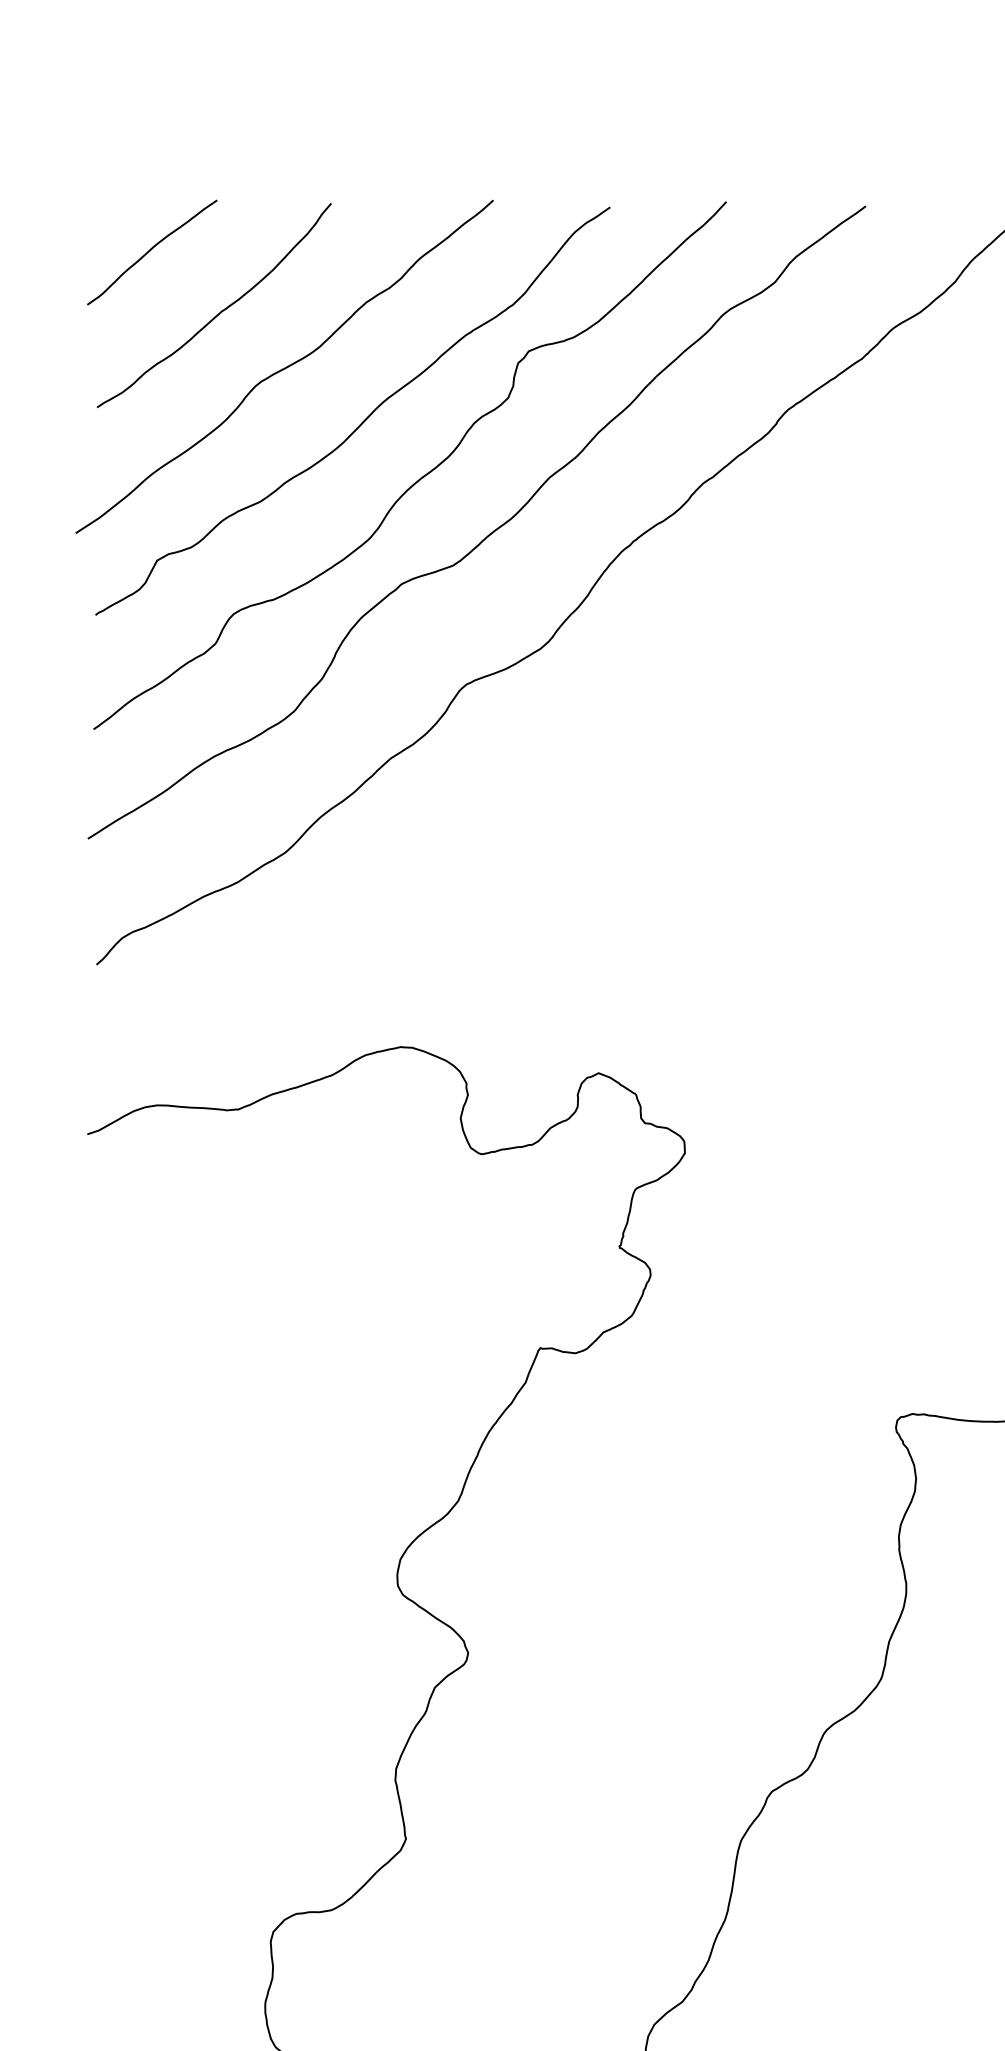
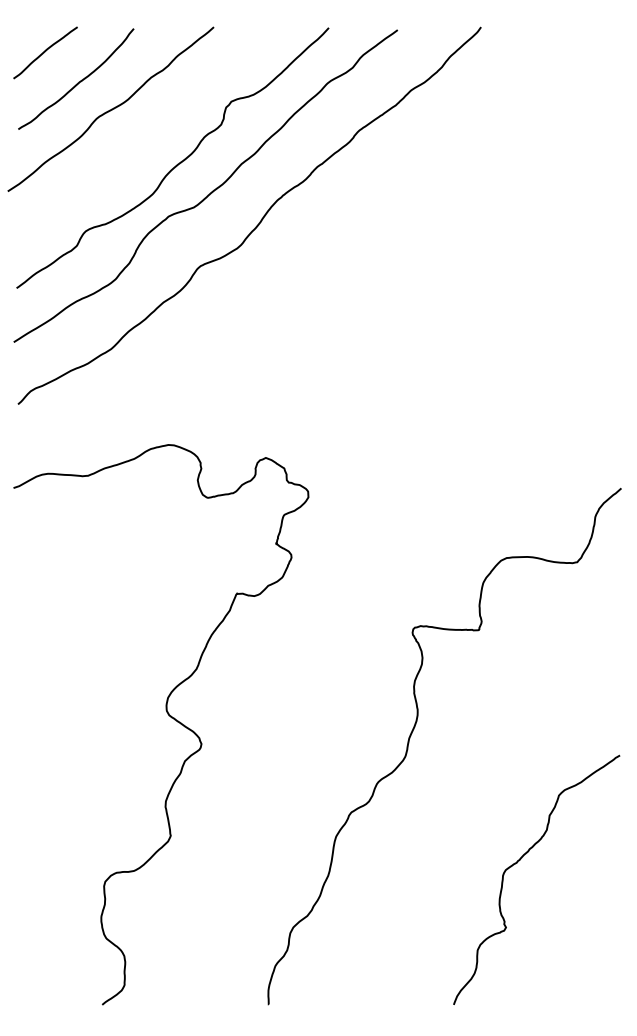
curve: (362, 419) -> (149, 135), removed

